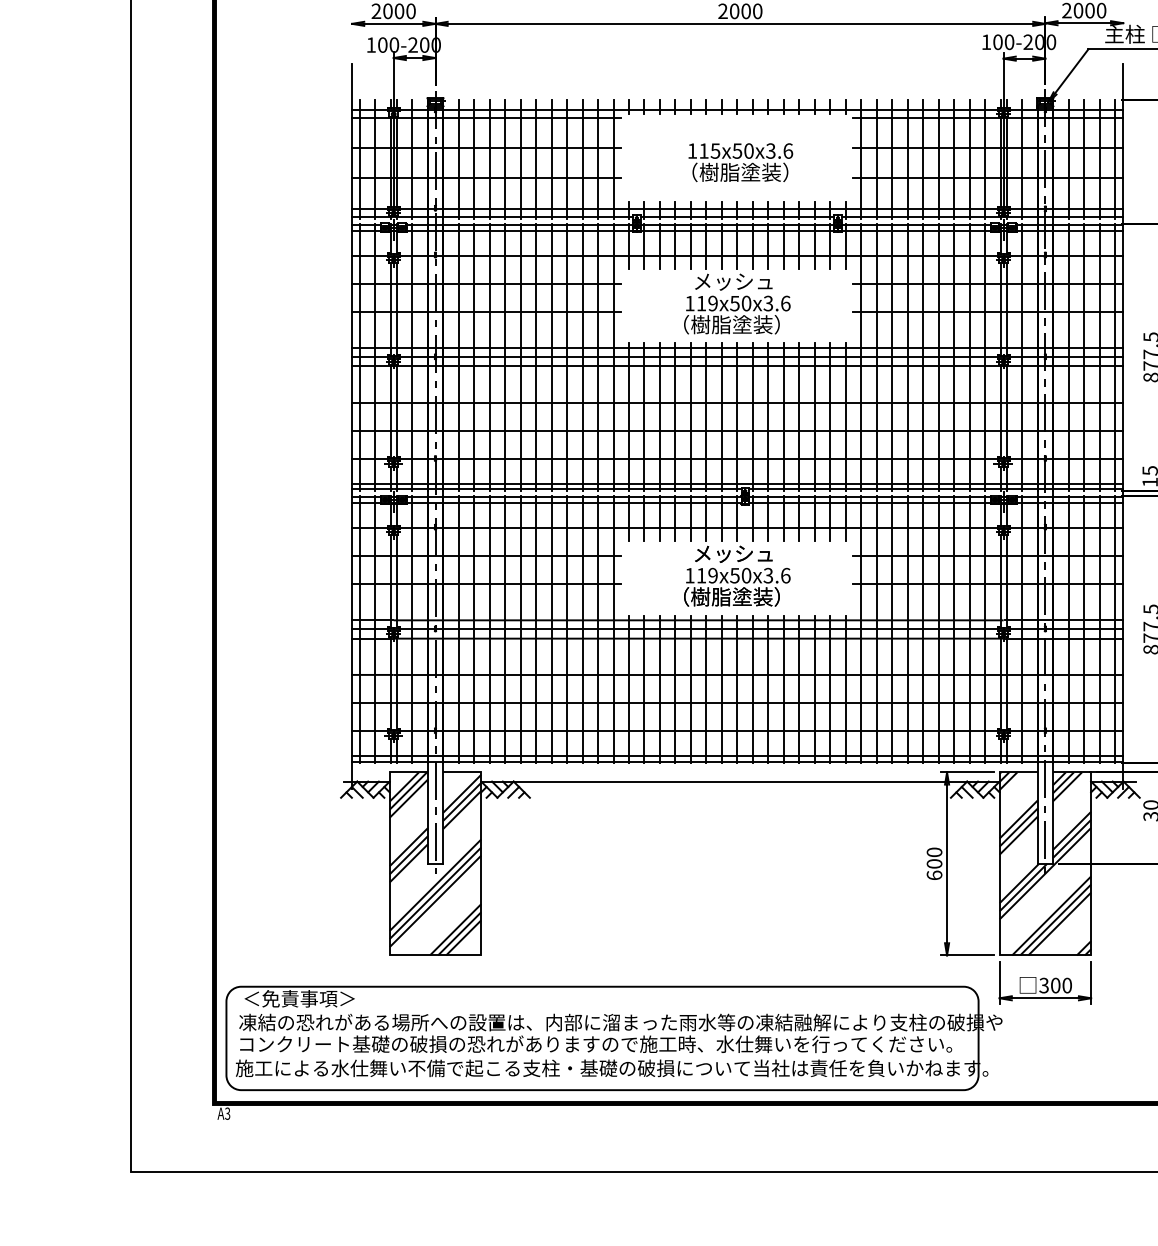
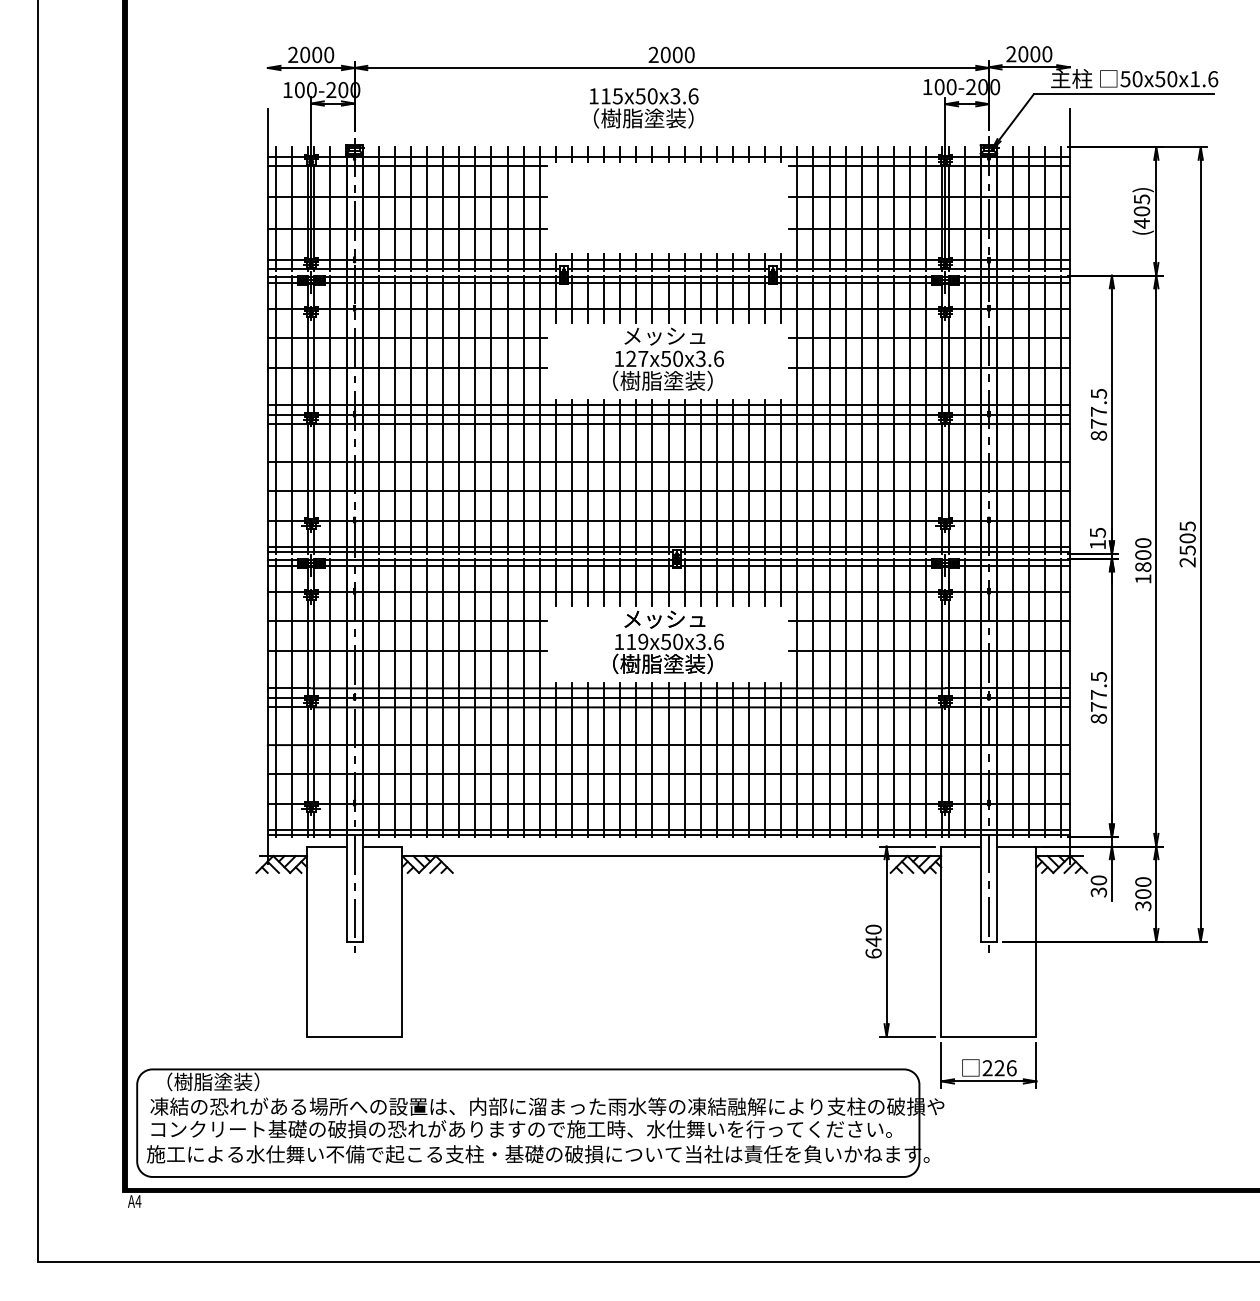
text: (740, 162) -> (643, 108), moved
text: (707, 303) -> (637, 358), 119x50x3.6 -> 127x50x3.6
hatch: (435, 863) -> (354, 941), removed
text: (934, 863) -> (873, 941), 600 -> 640
hatch: (1044, 863) -> (988, 941), removed
text: (1055, 985) -> (999, 1068), 300 -> 226
text: (299, 998) -> (213, 1081), ＜免責事項＞ -> （樹脂塗装）
text: (227, 1113) -> (138, 1201), A3 -> A4

